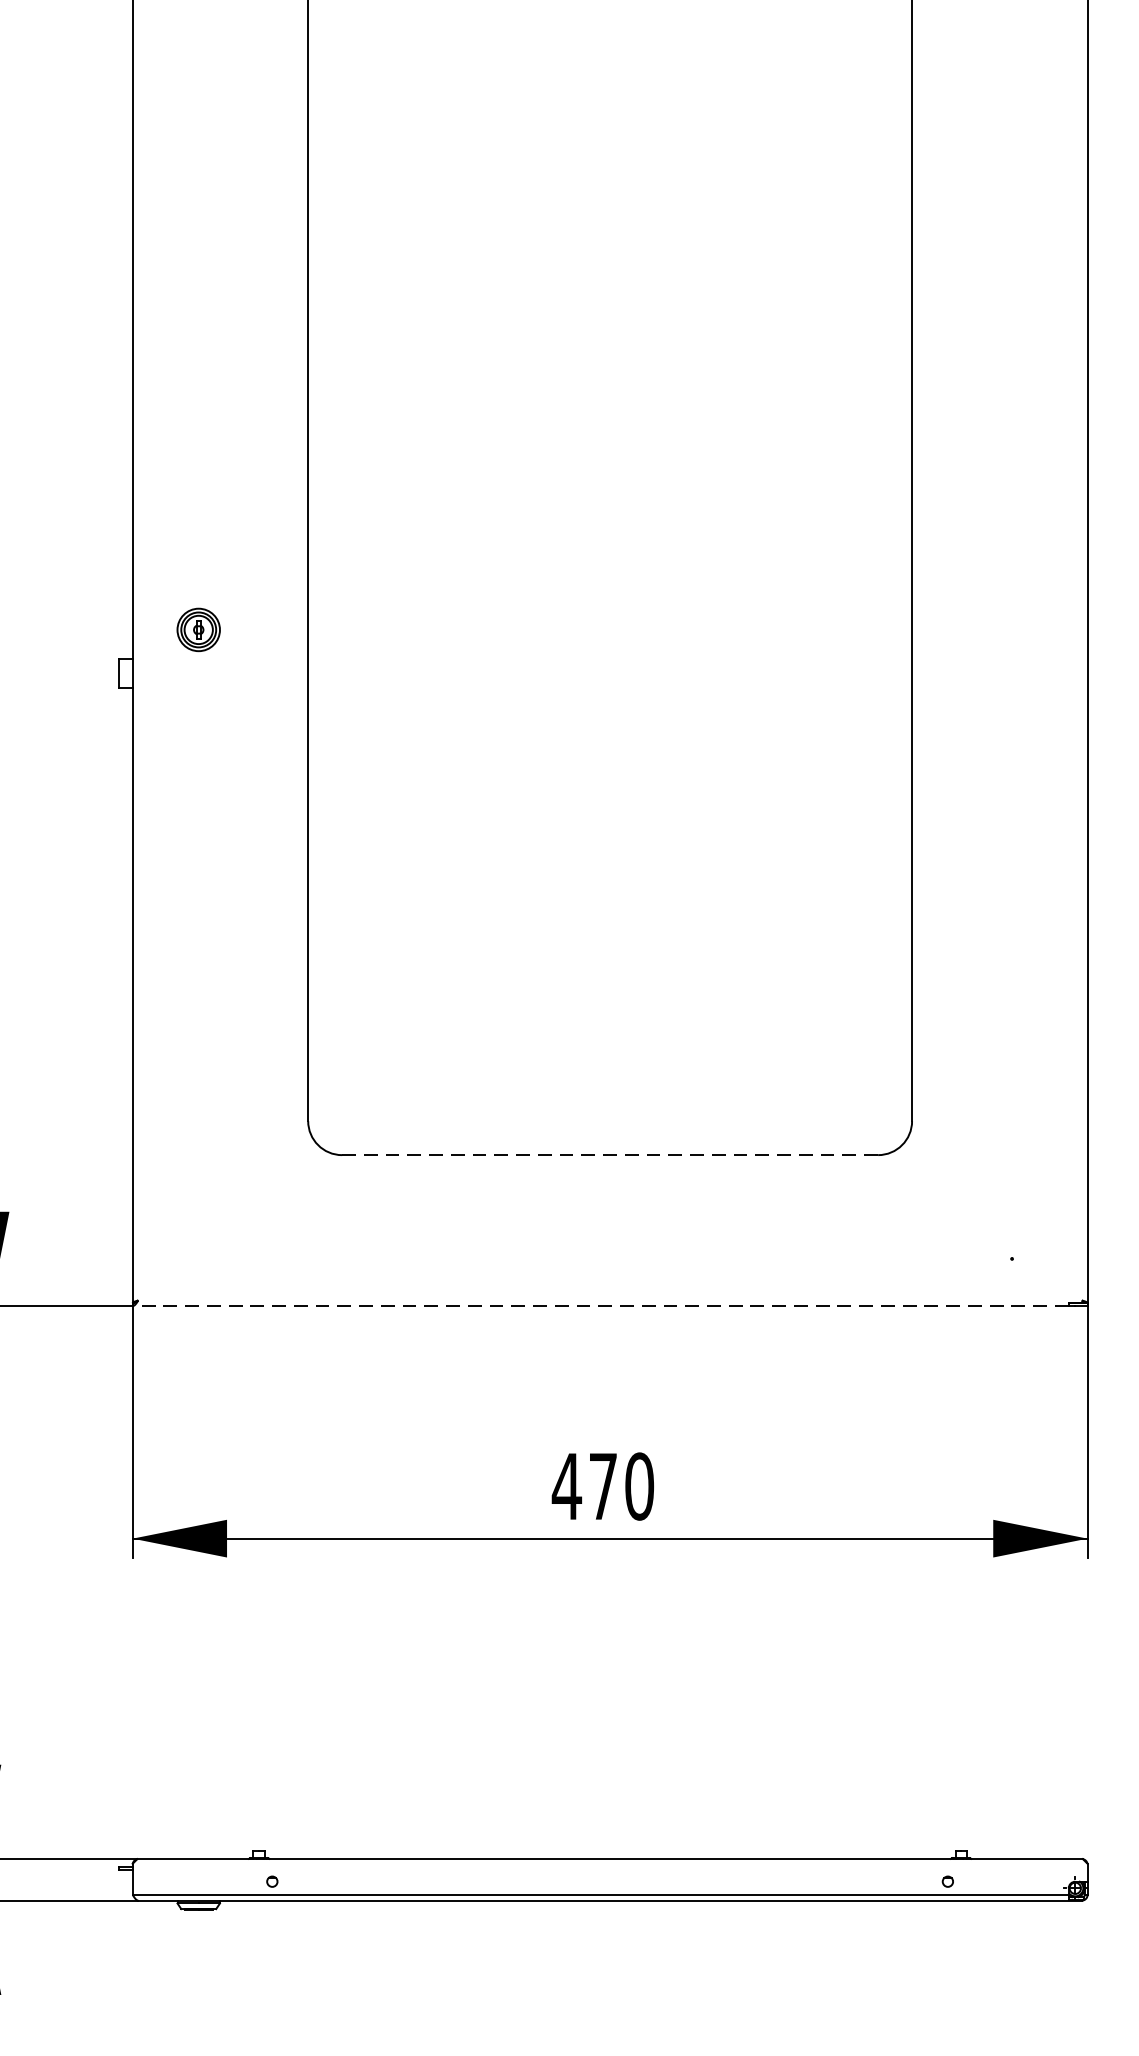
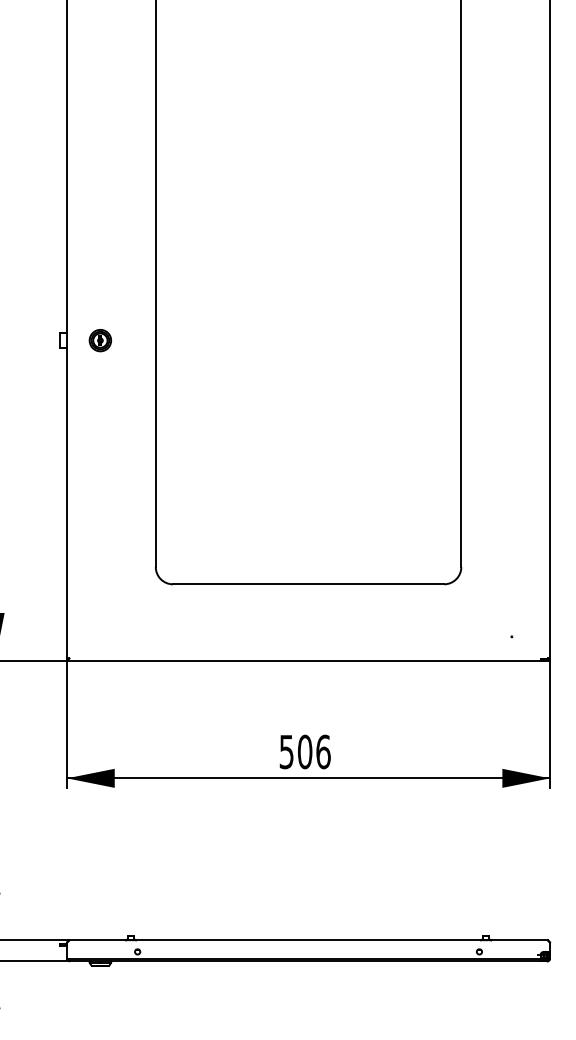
part: (196, 629) -> (99, 340), moved
line: (610, 1155) -> (308, 584), dashed -> solid
line: (600, 1305) -> (303, 660), dashed -> solid
text: (602, 1485) -> (304, 751), 470 -> 506

